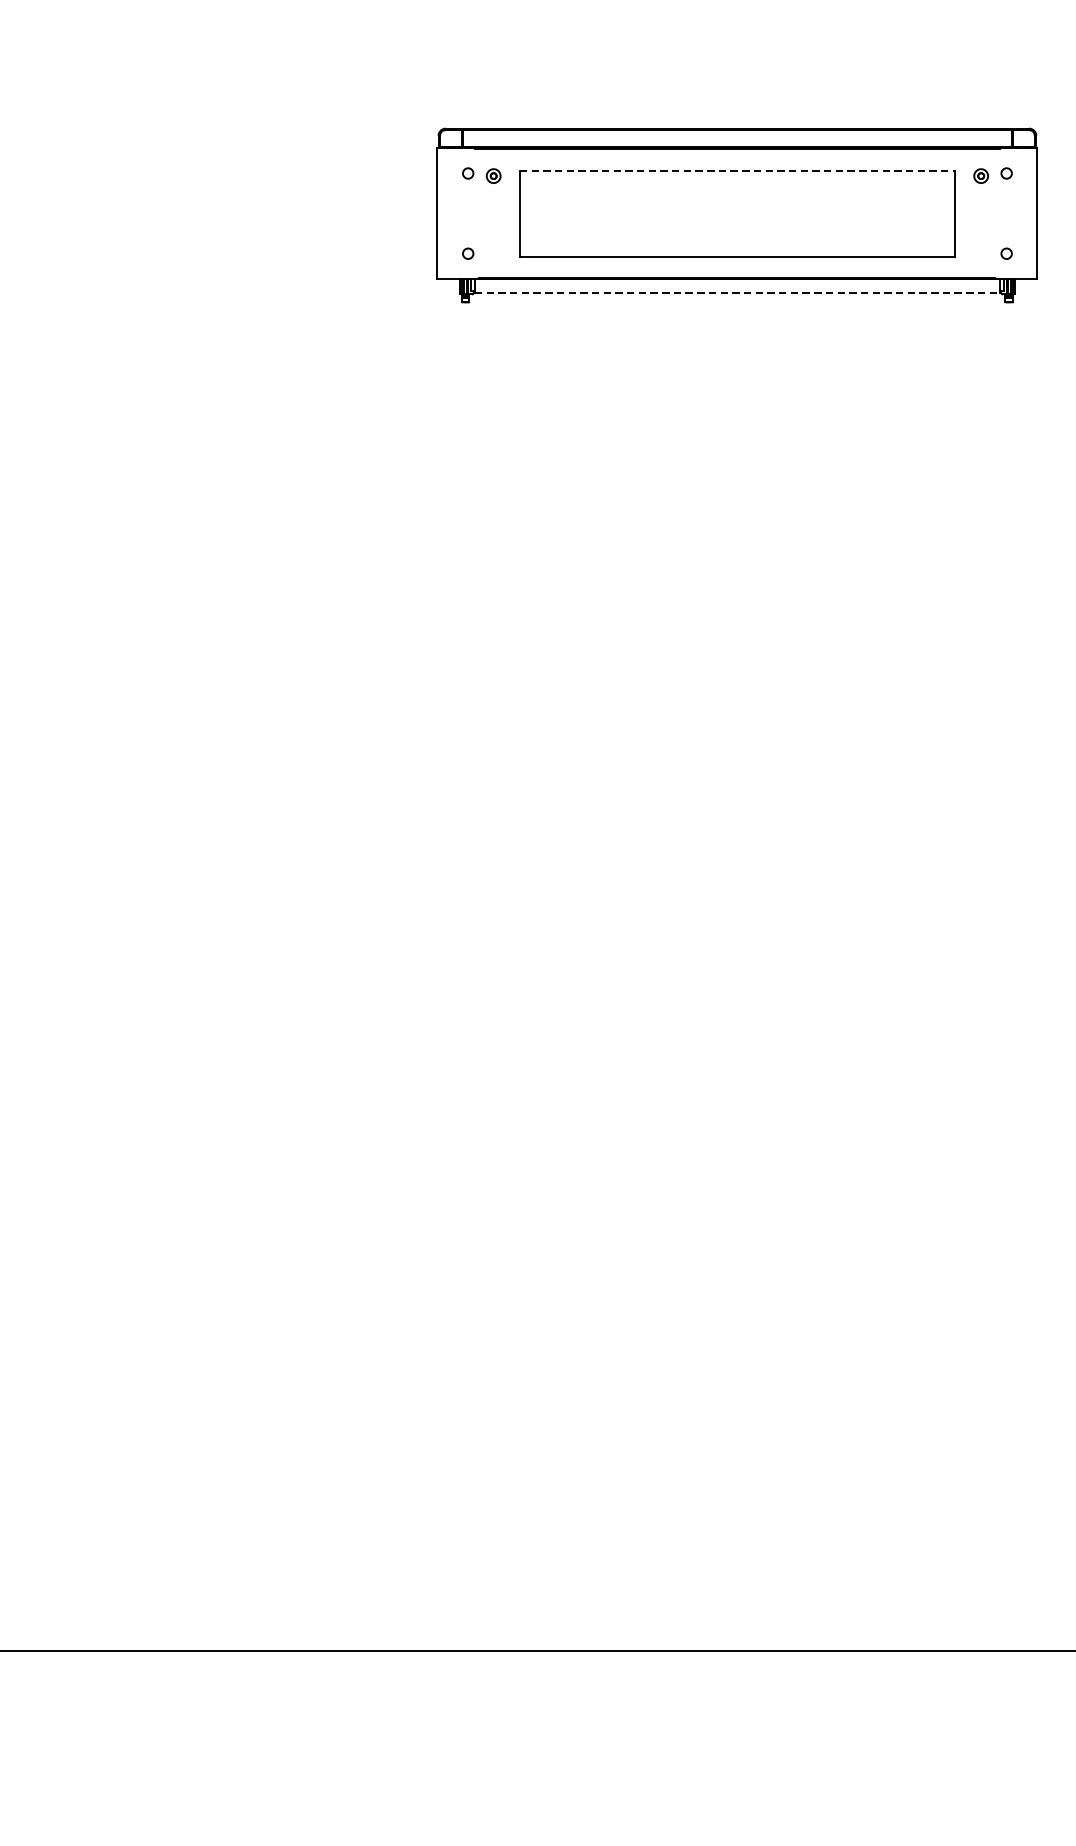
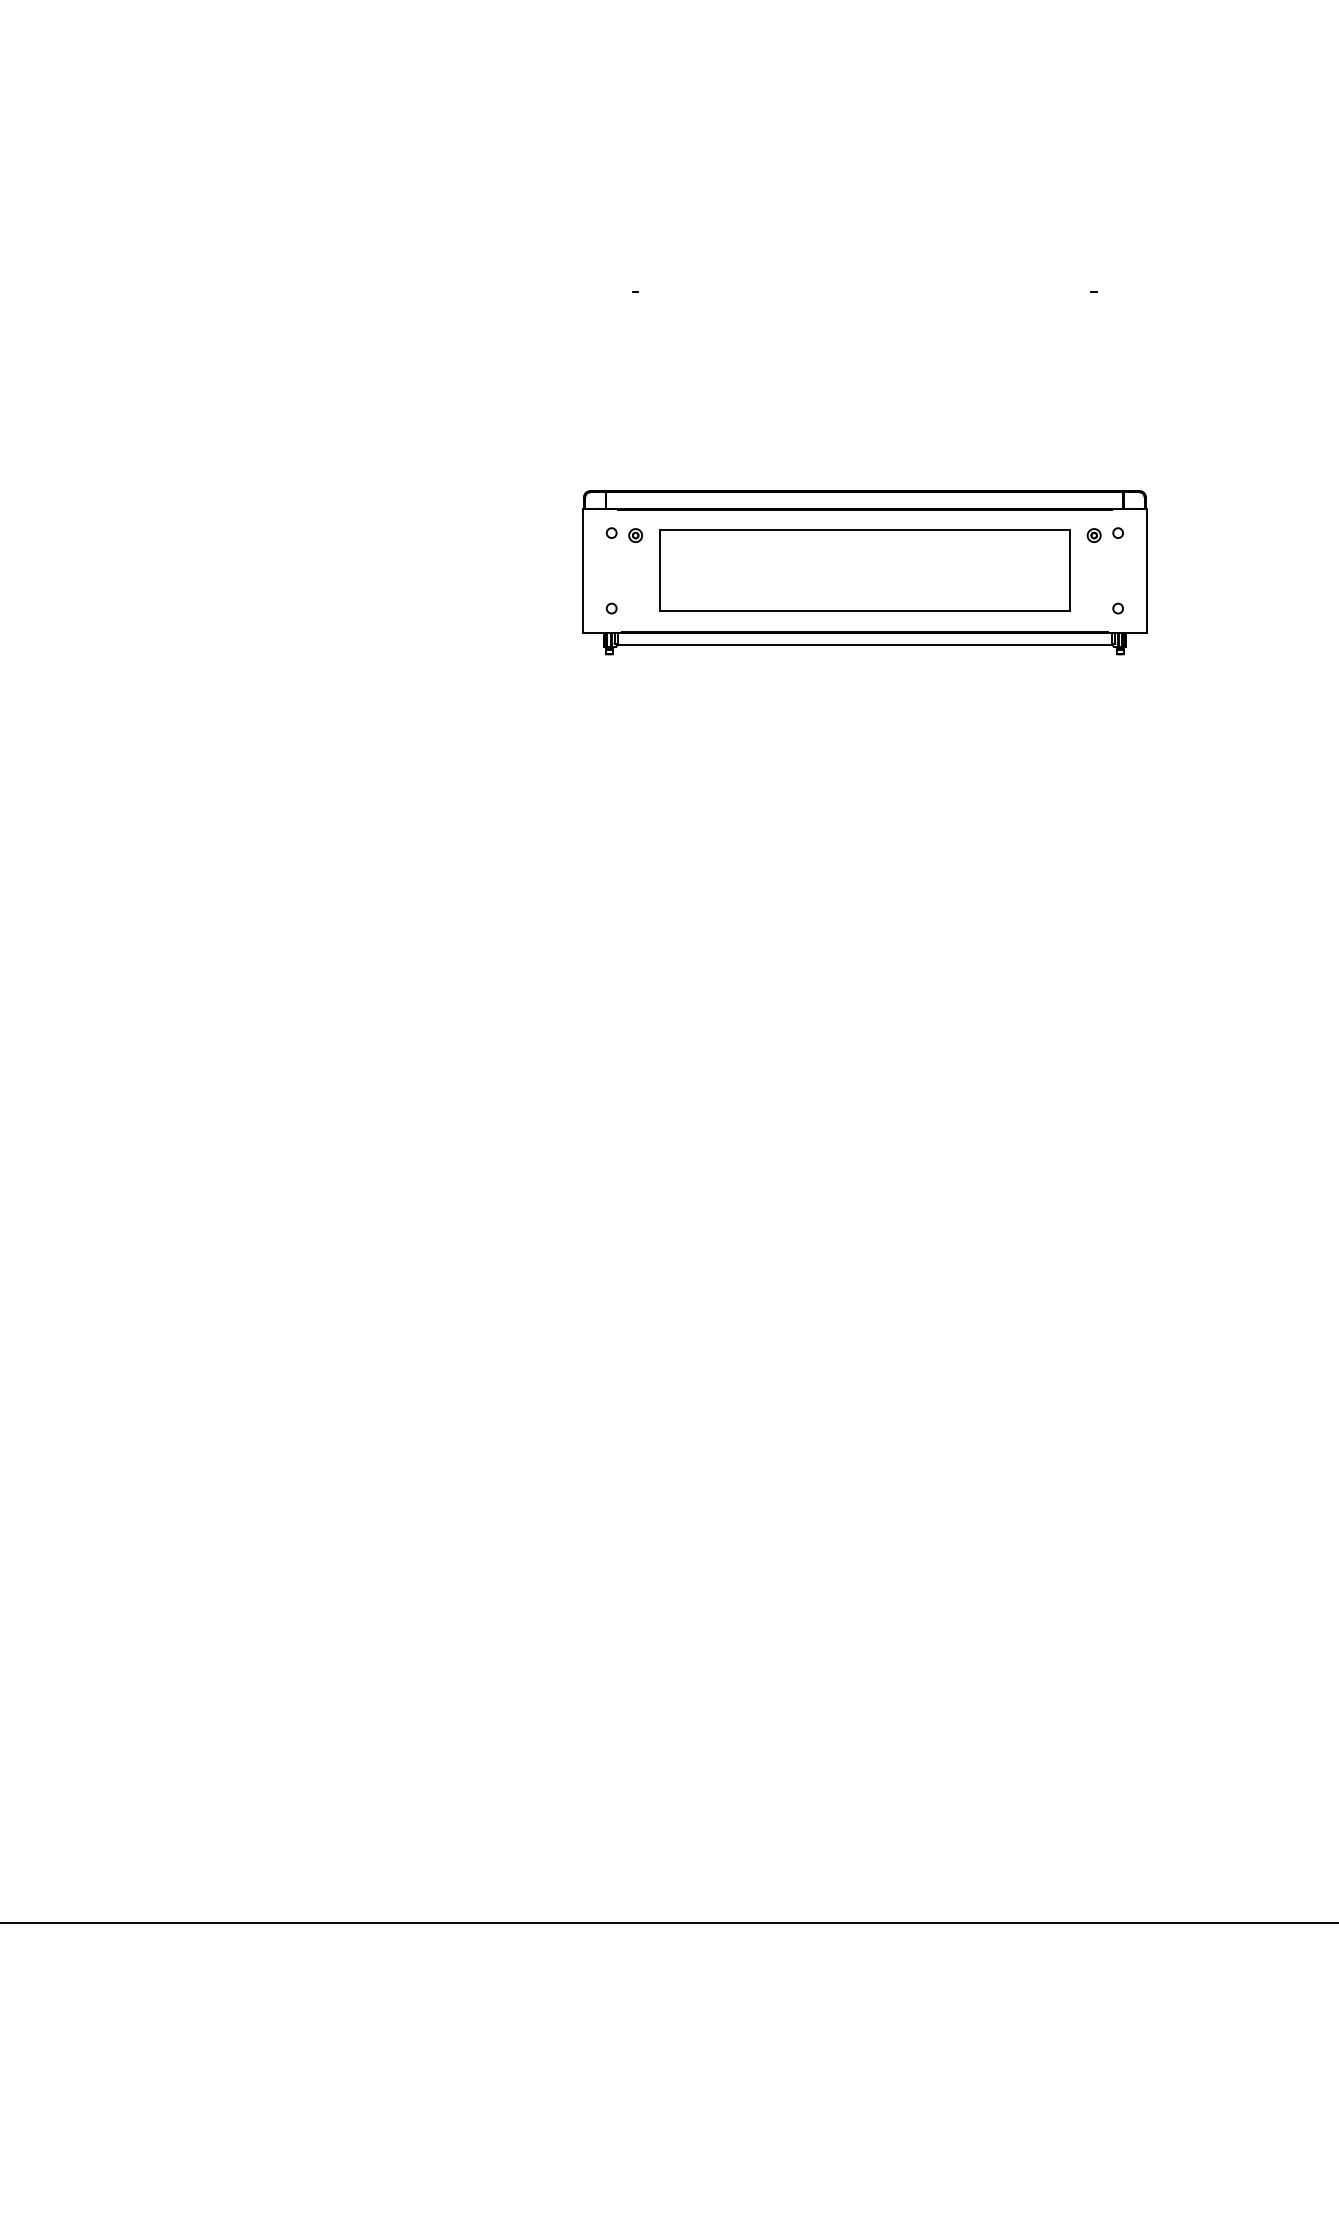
line: (736, 170) -> (864, 530), dashed -> solid
line: (736, 292) -> (864, 645), dashed -> solid

